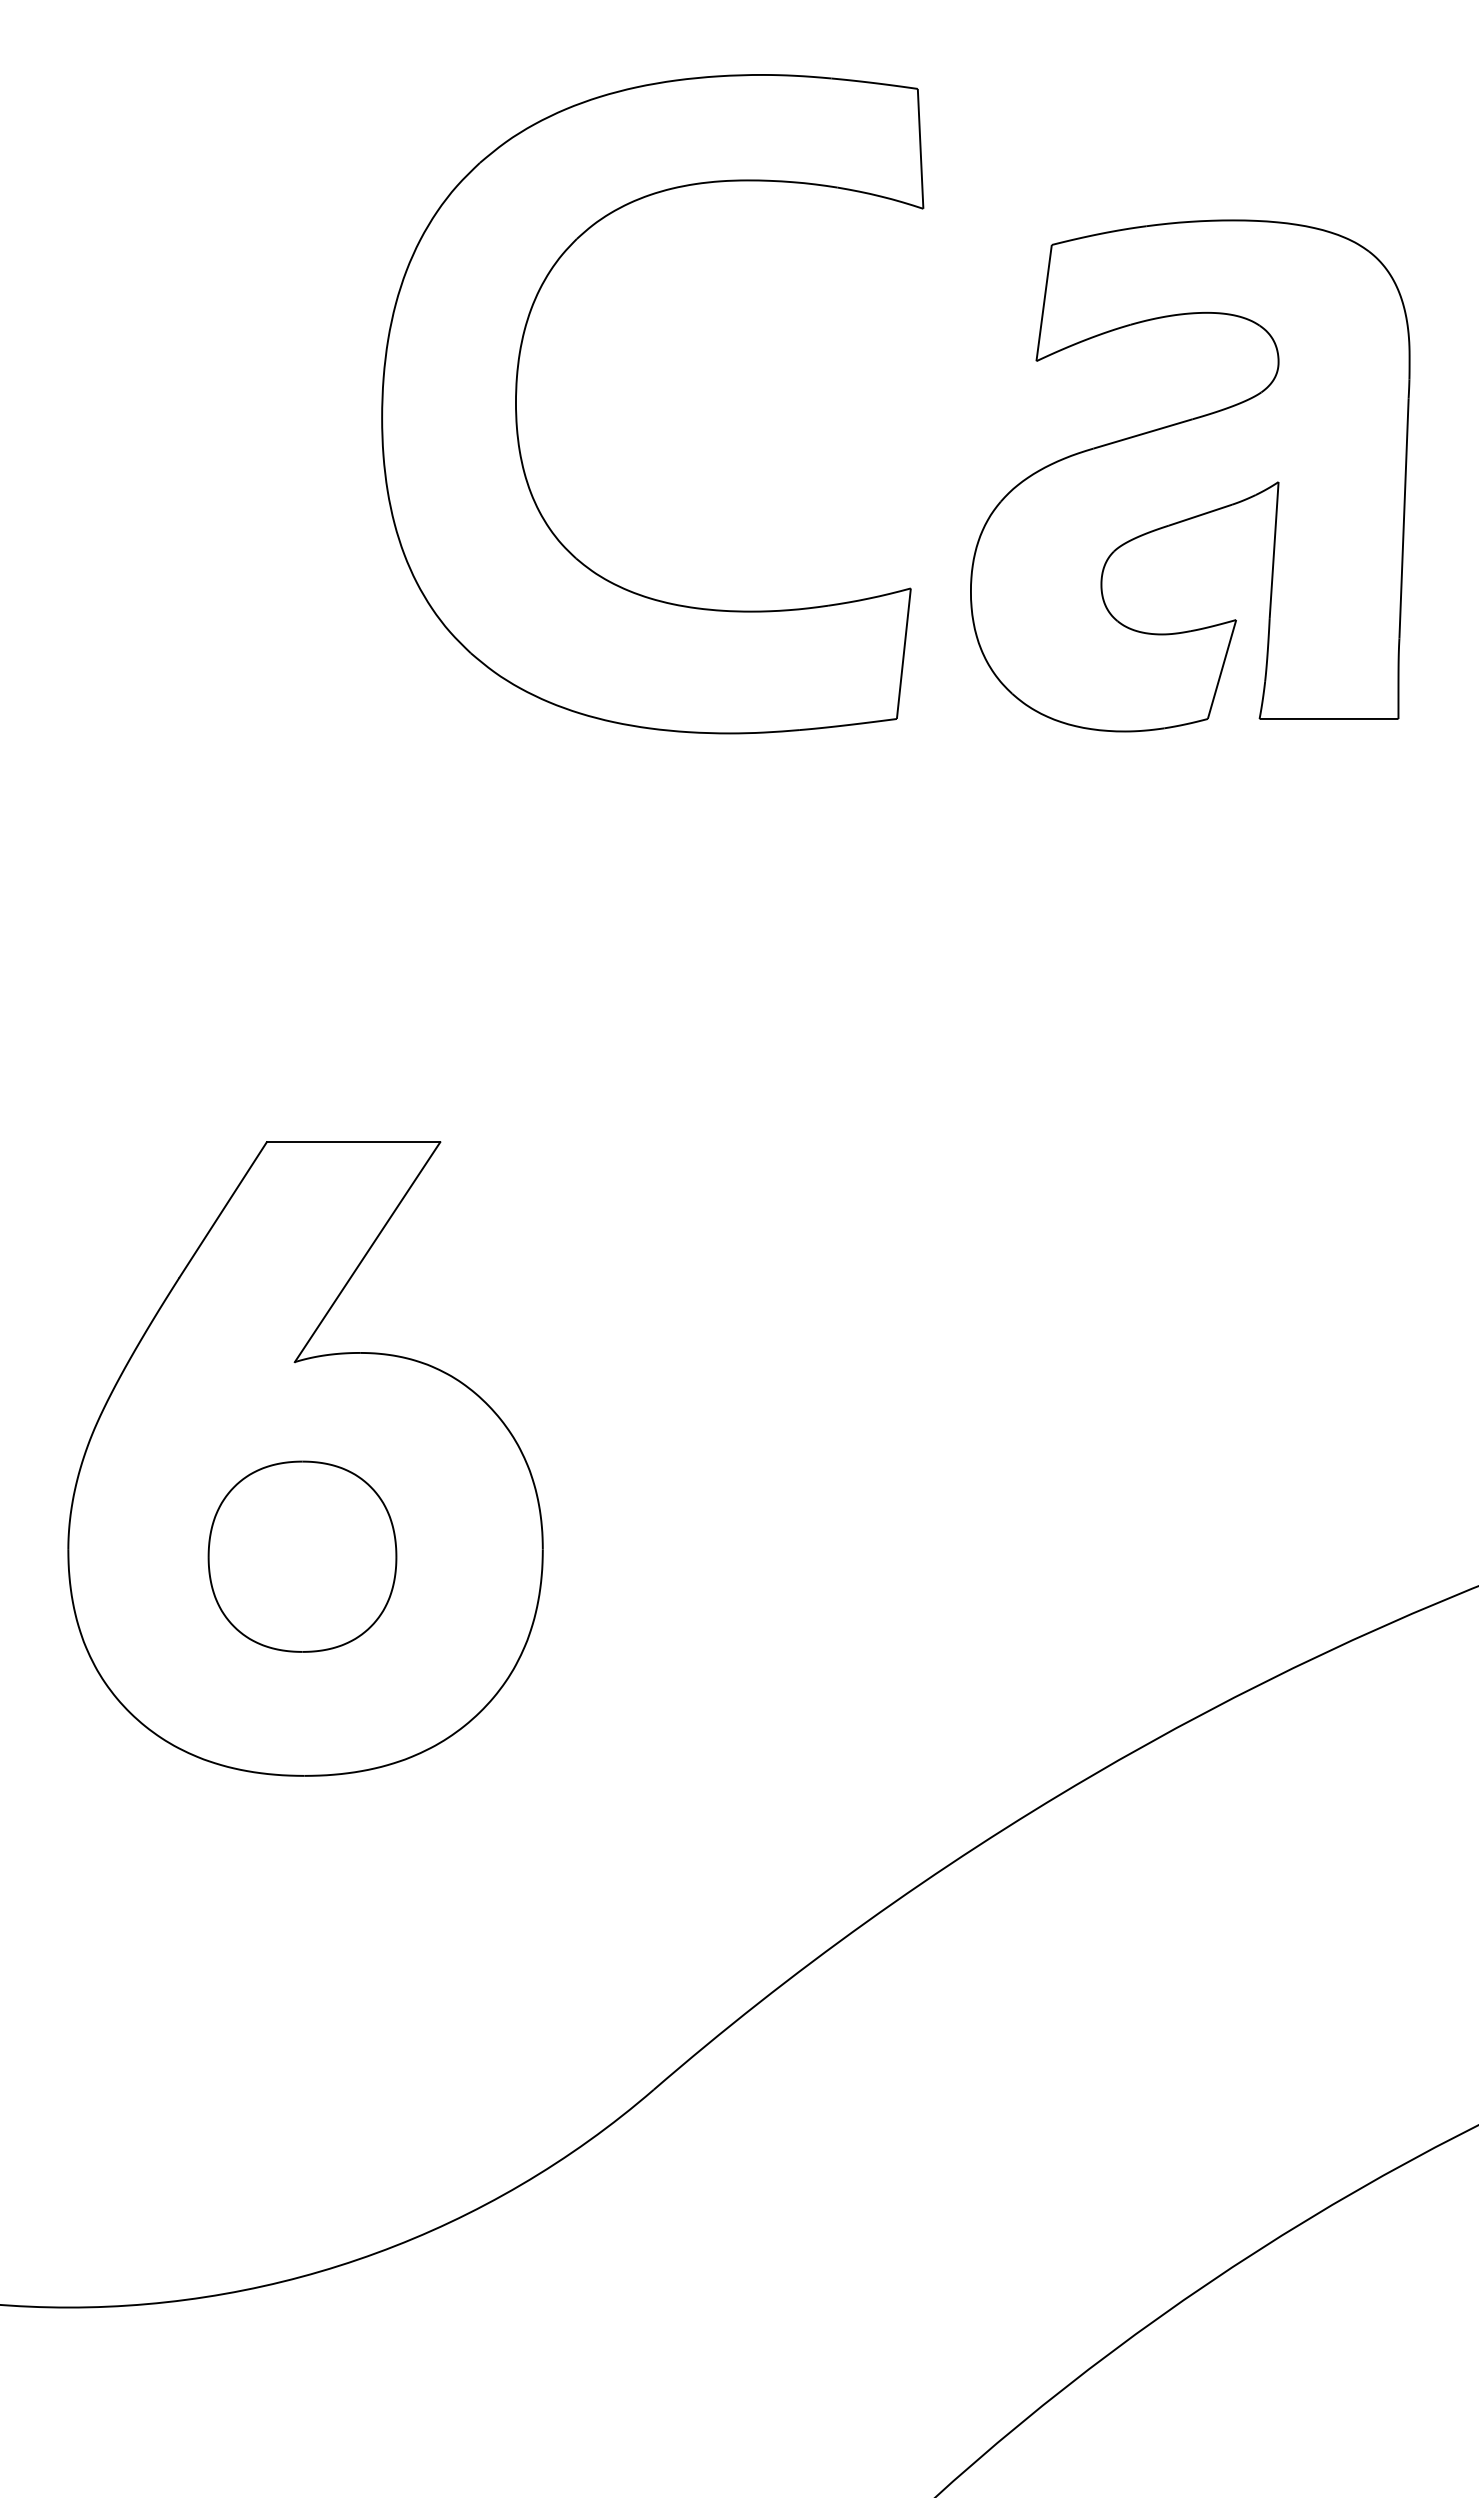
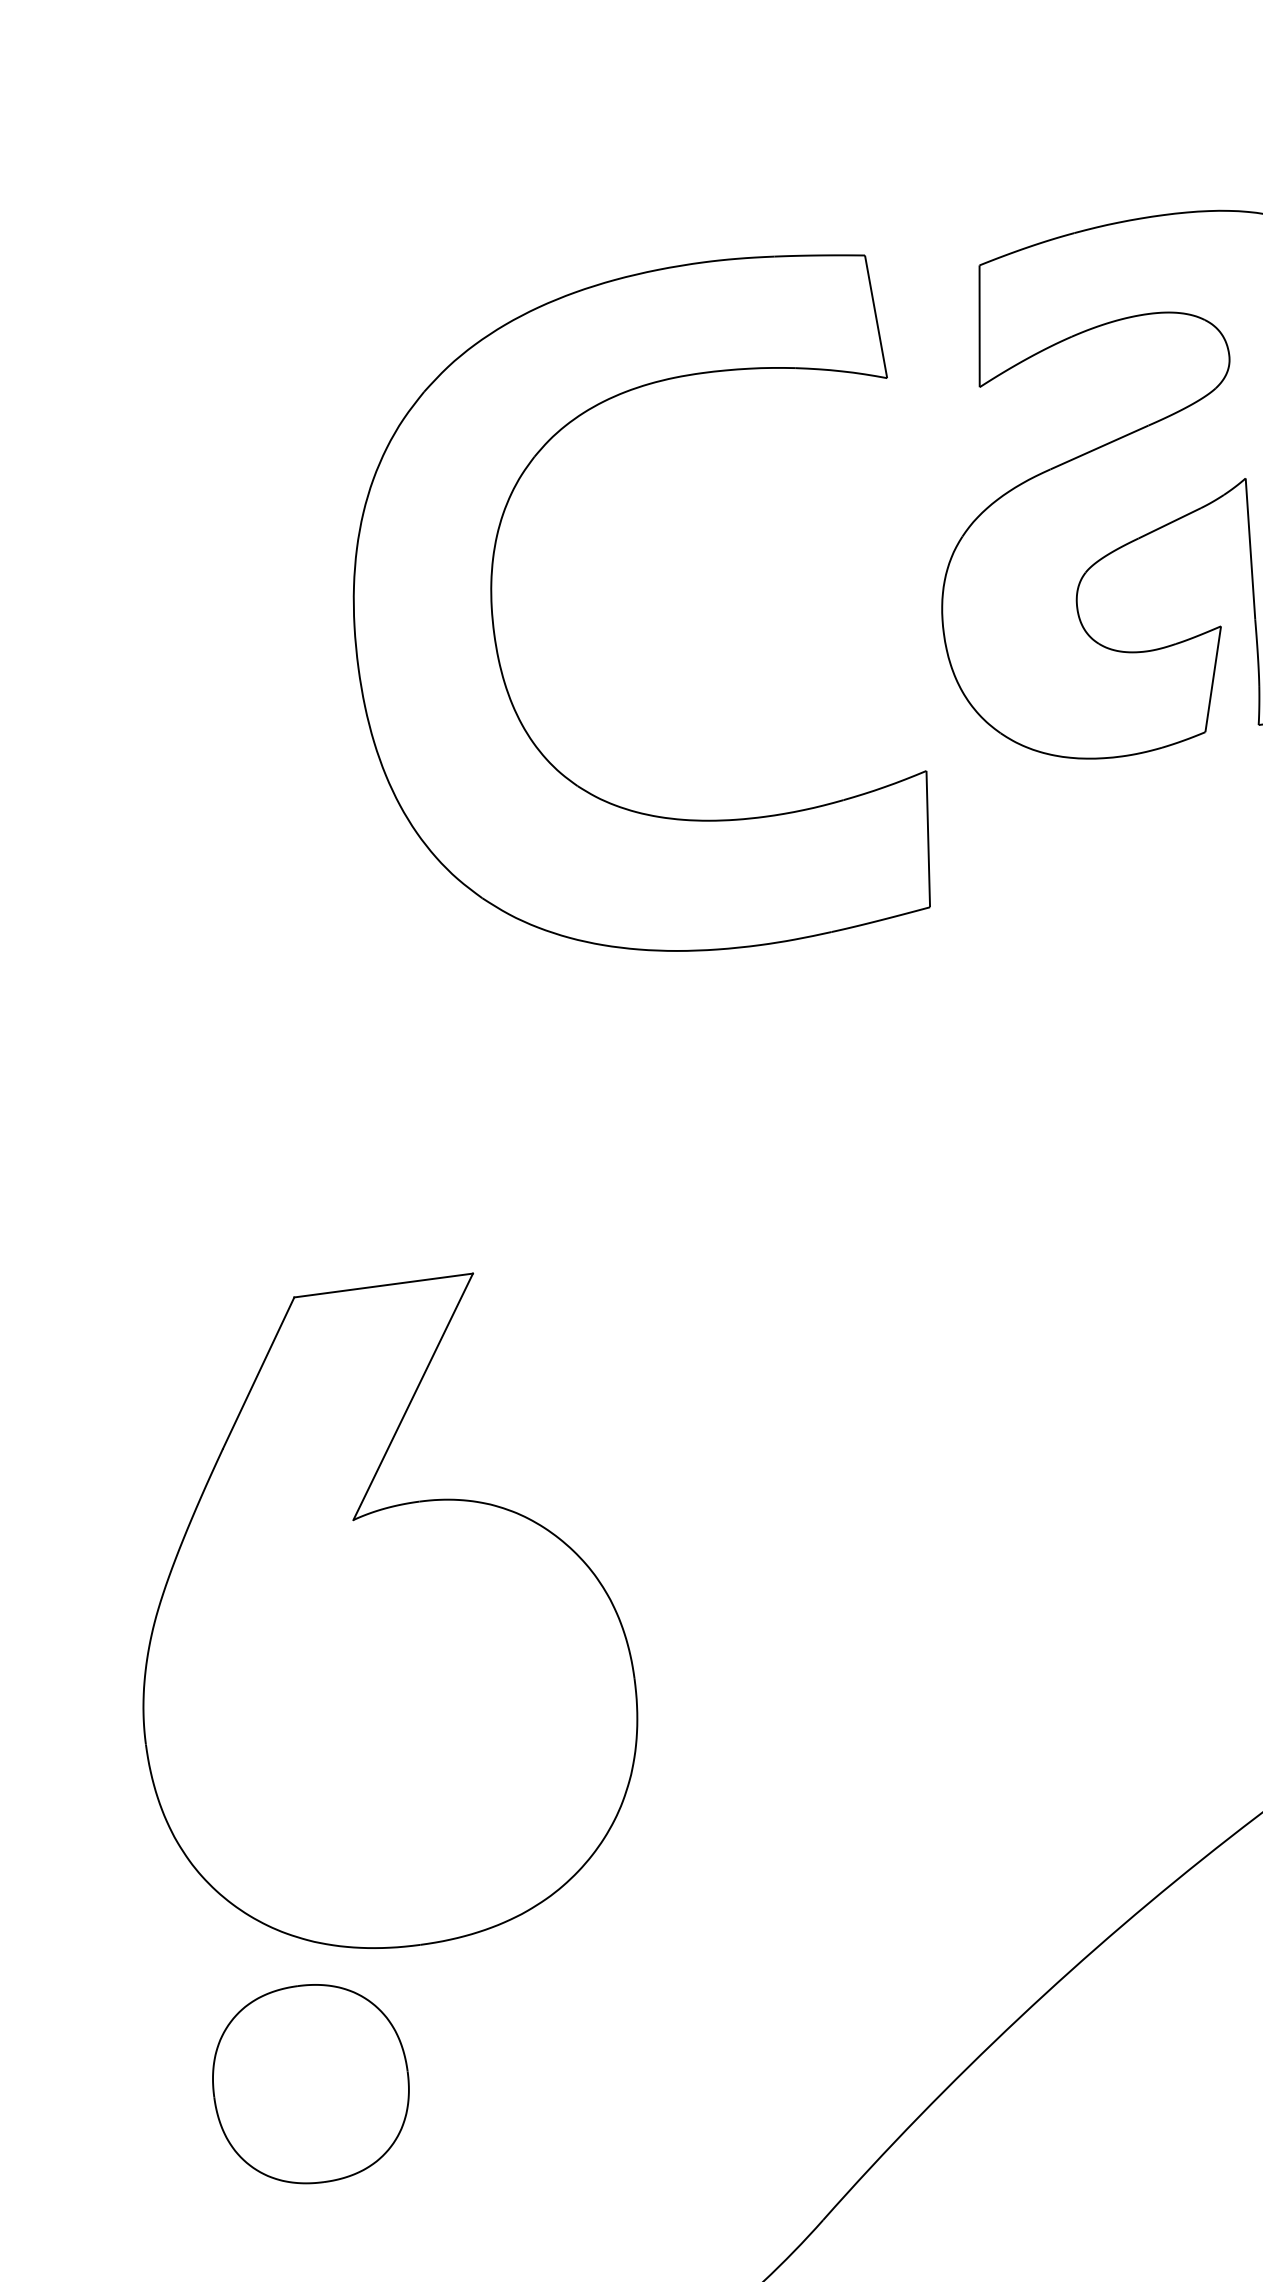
part: (517, 412) -> (497, 643), moved
part: (302, 1556) -> (310, 2083), moved

